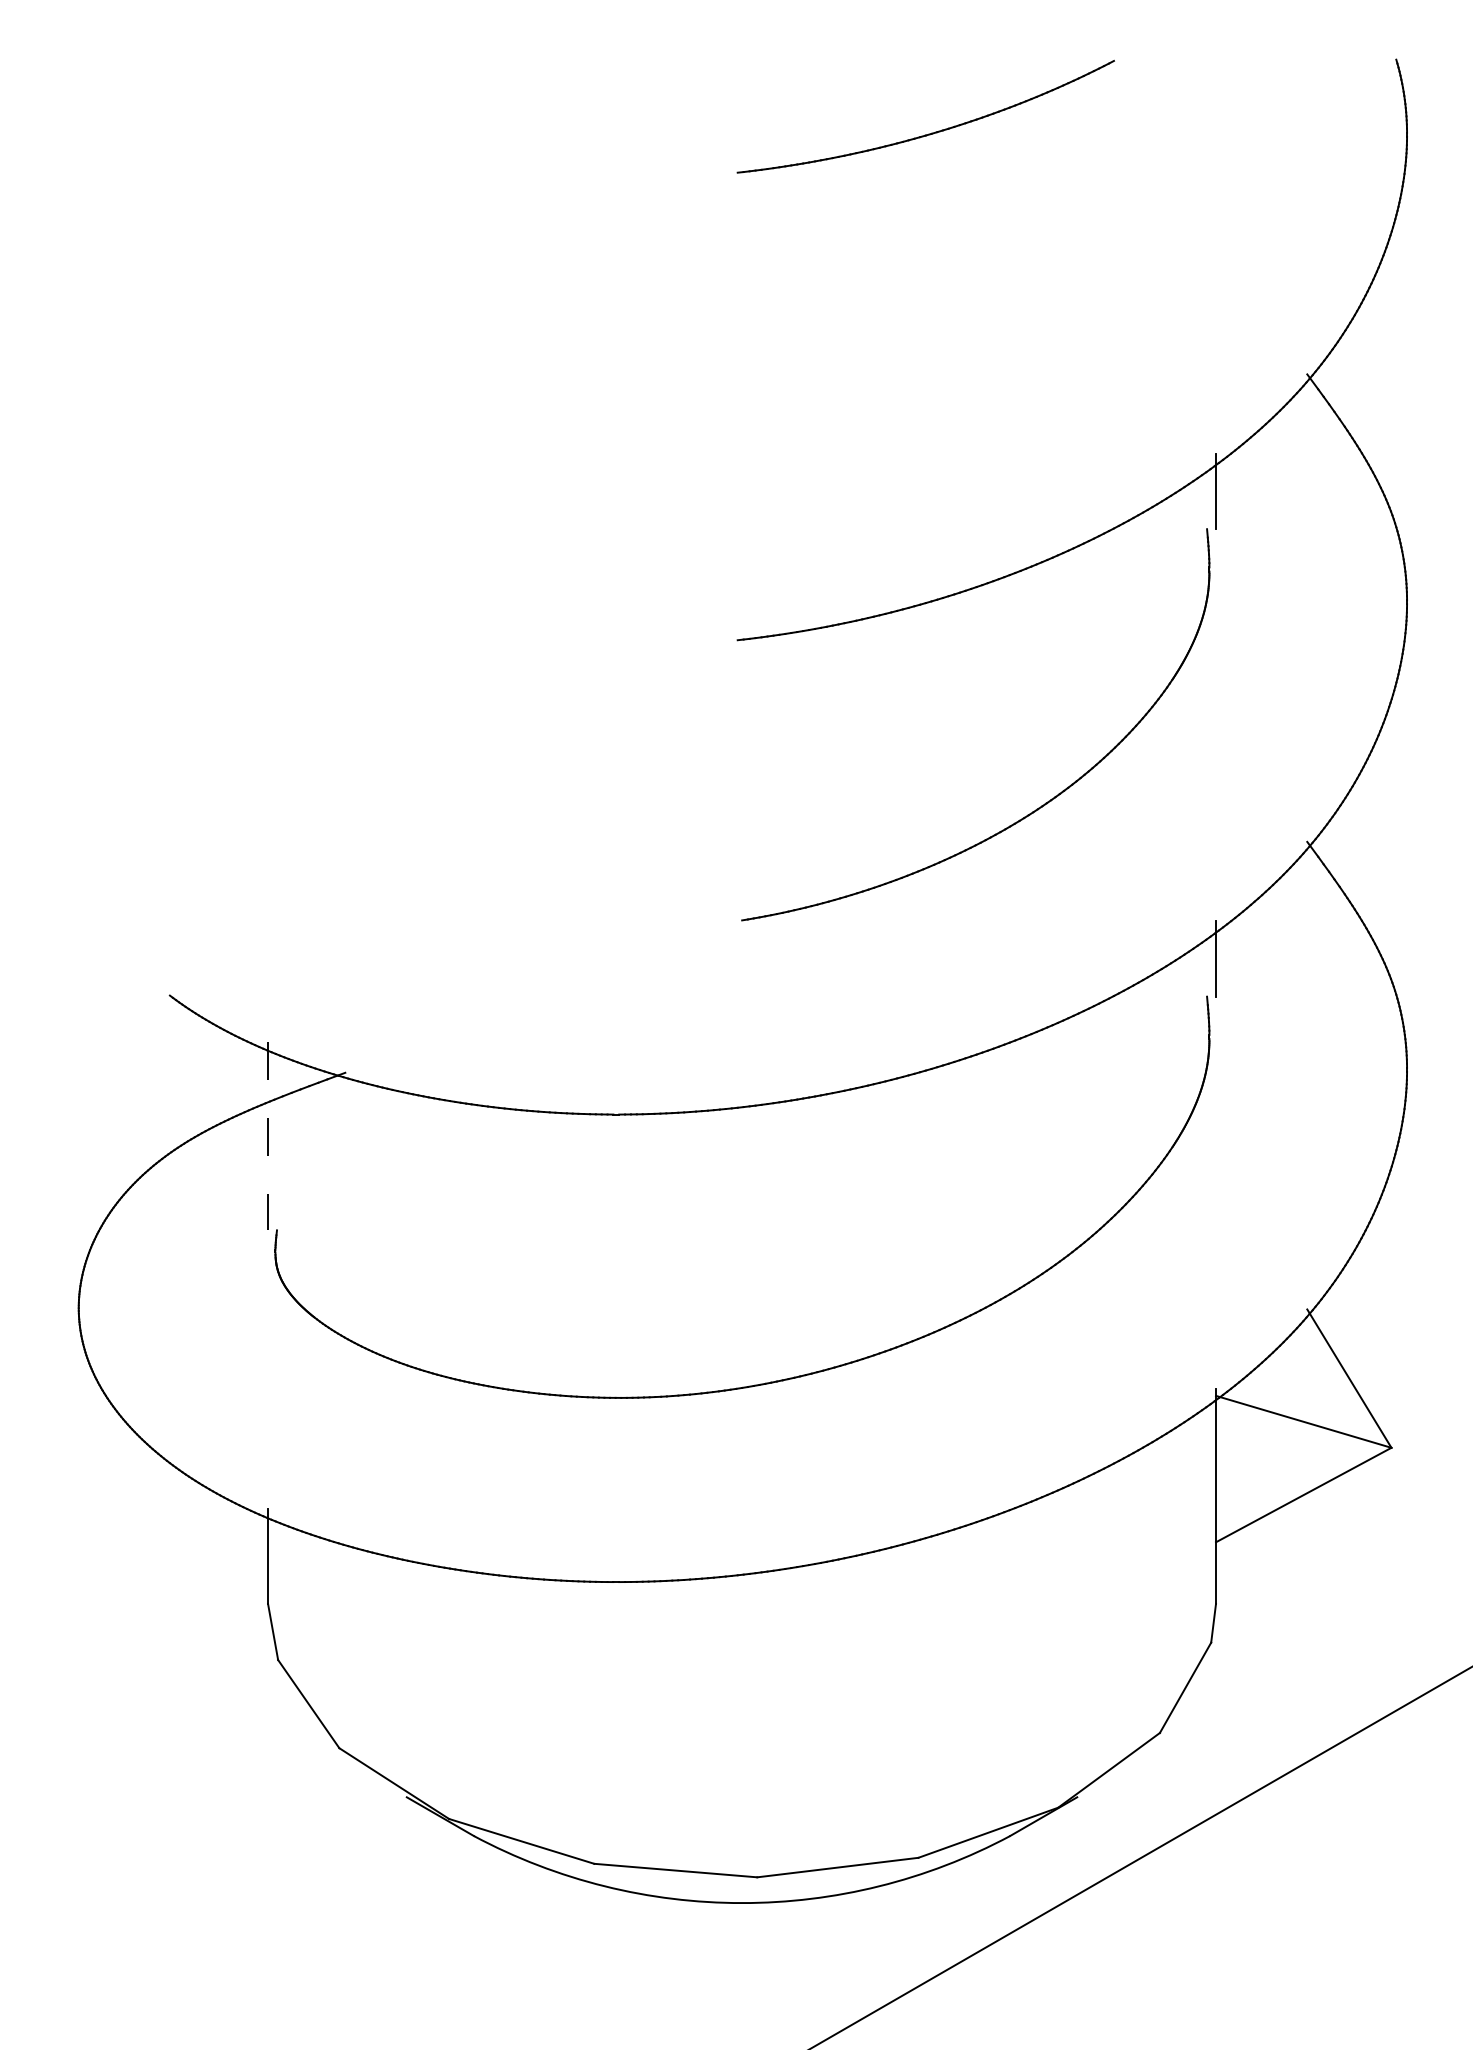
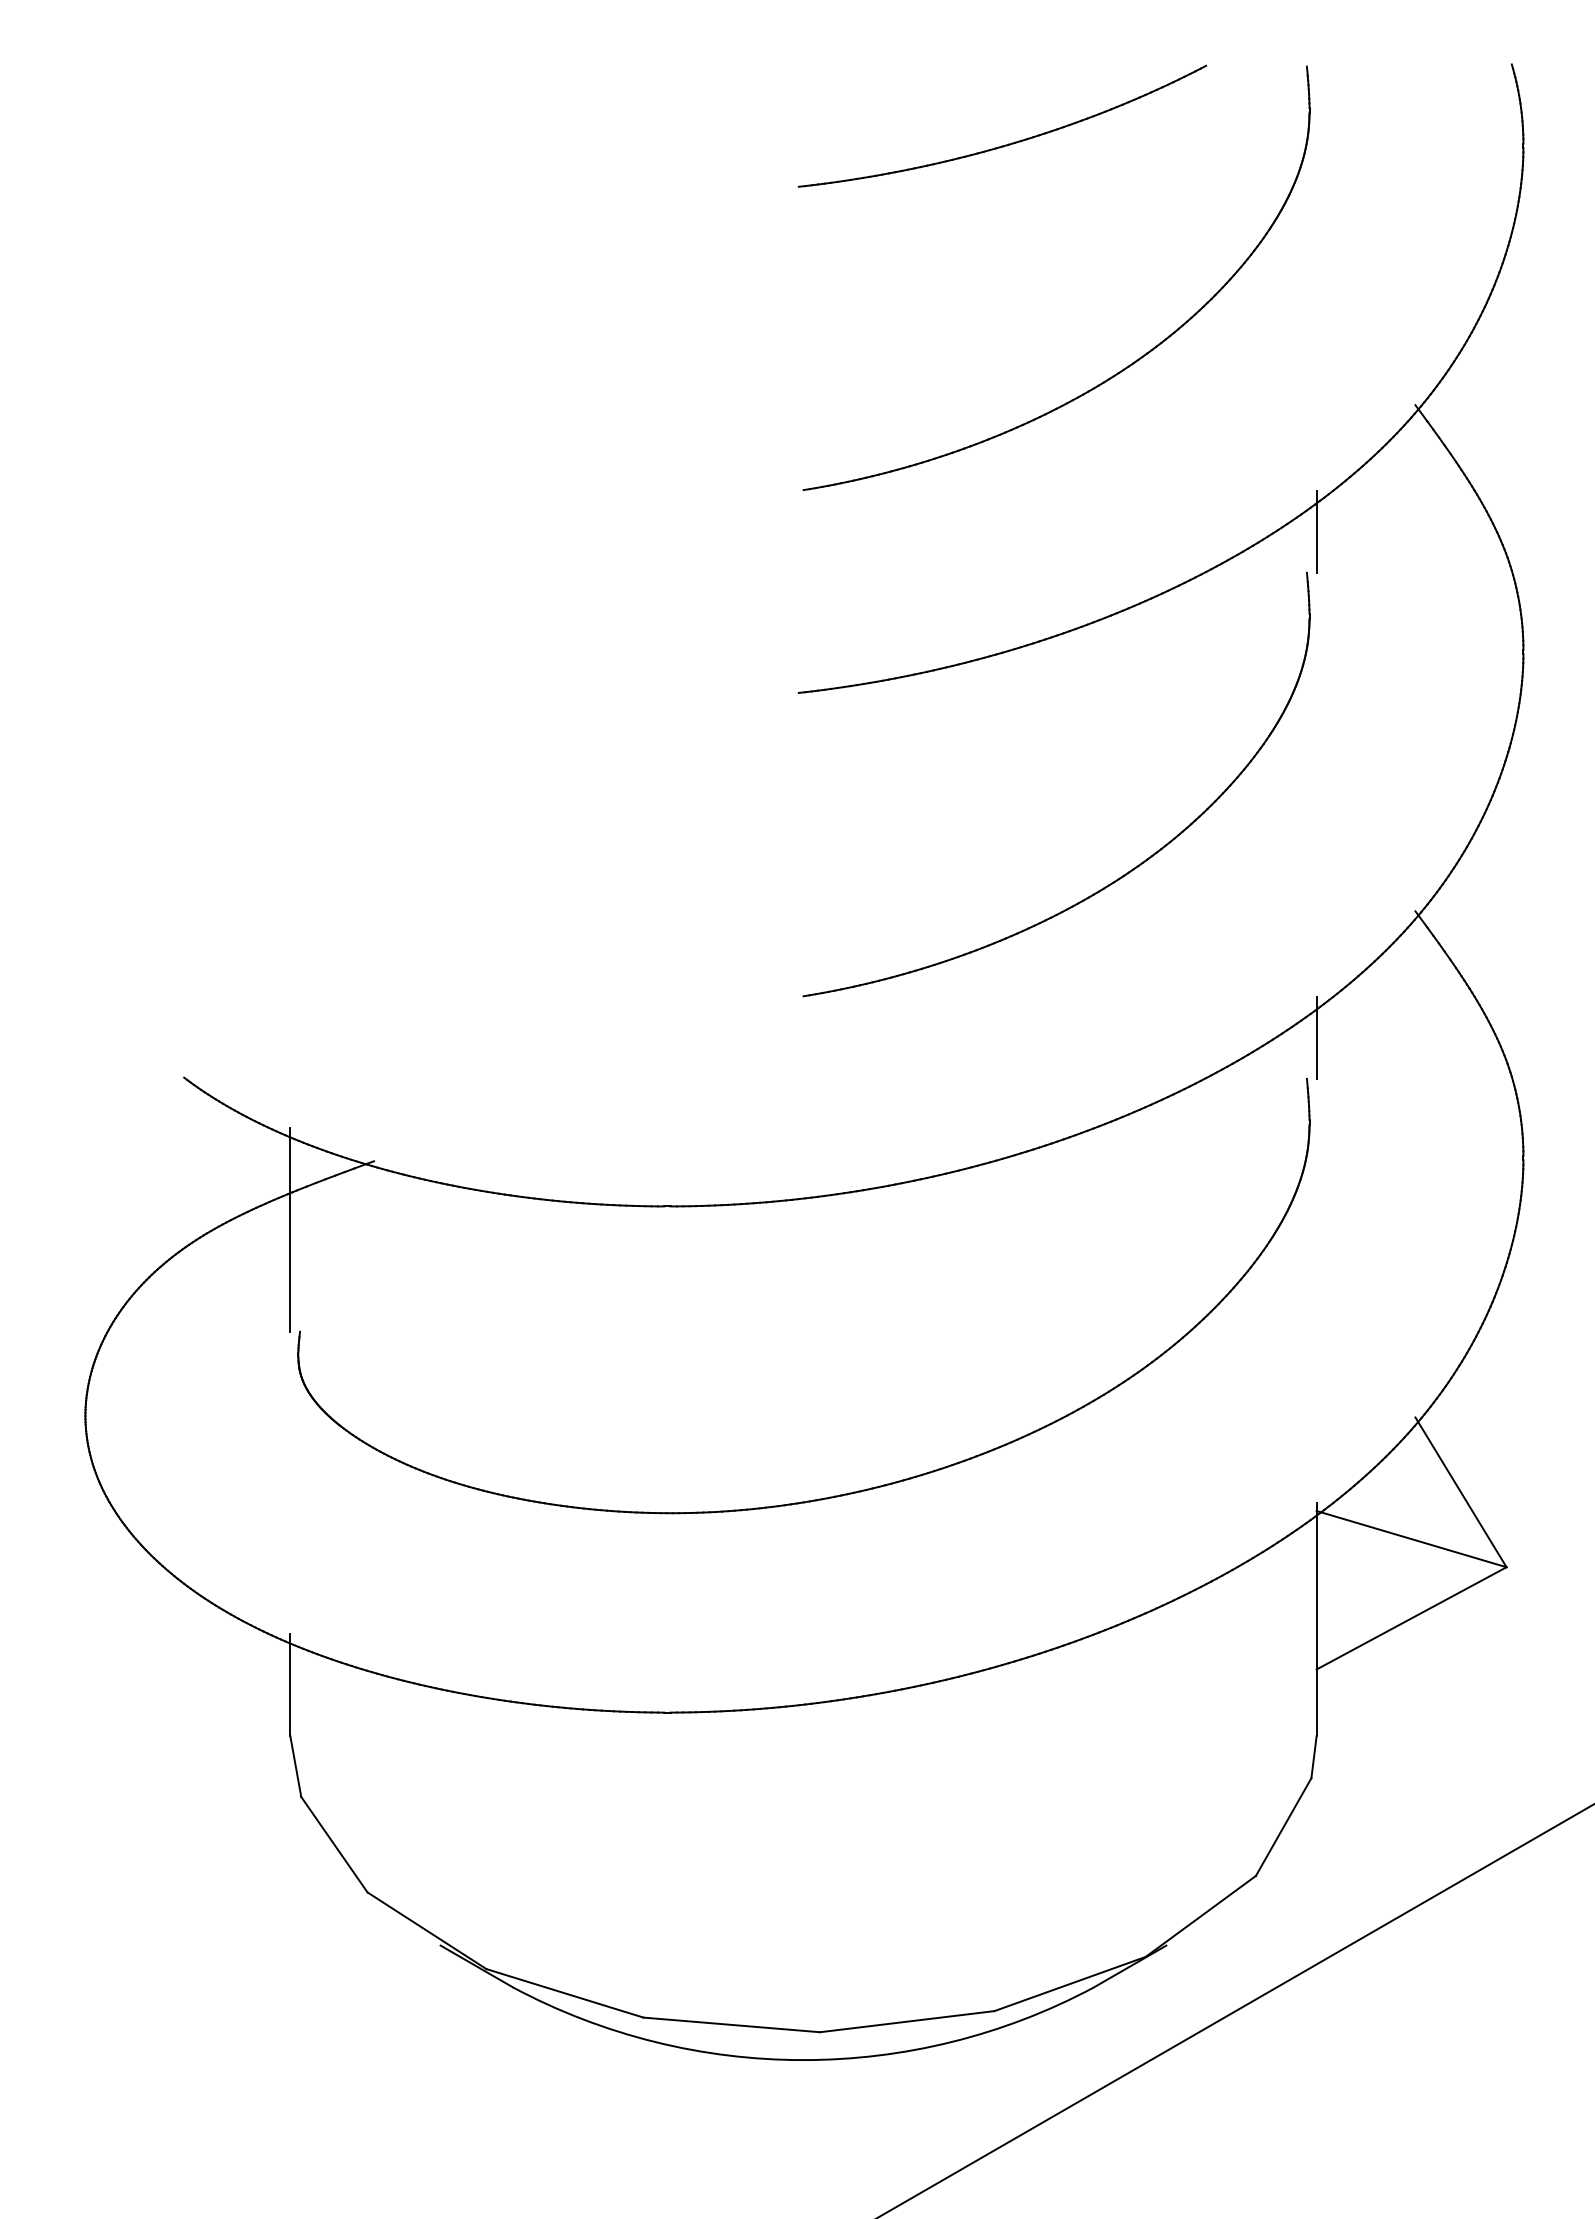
part: (1027, 347) -> (1112, 375), added
line: (268, 1136) -> (290, 1230), dashed -> solid

